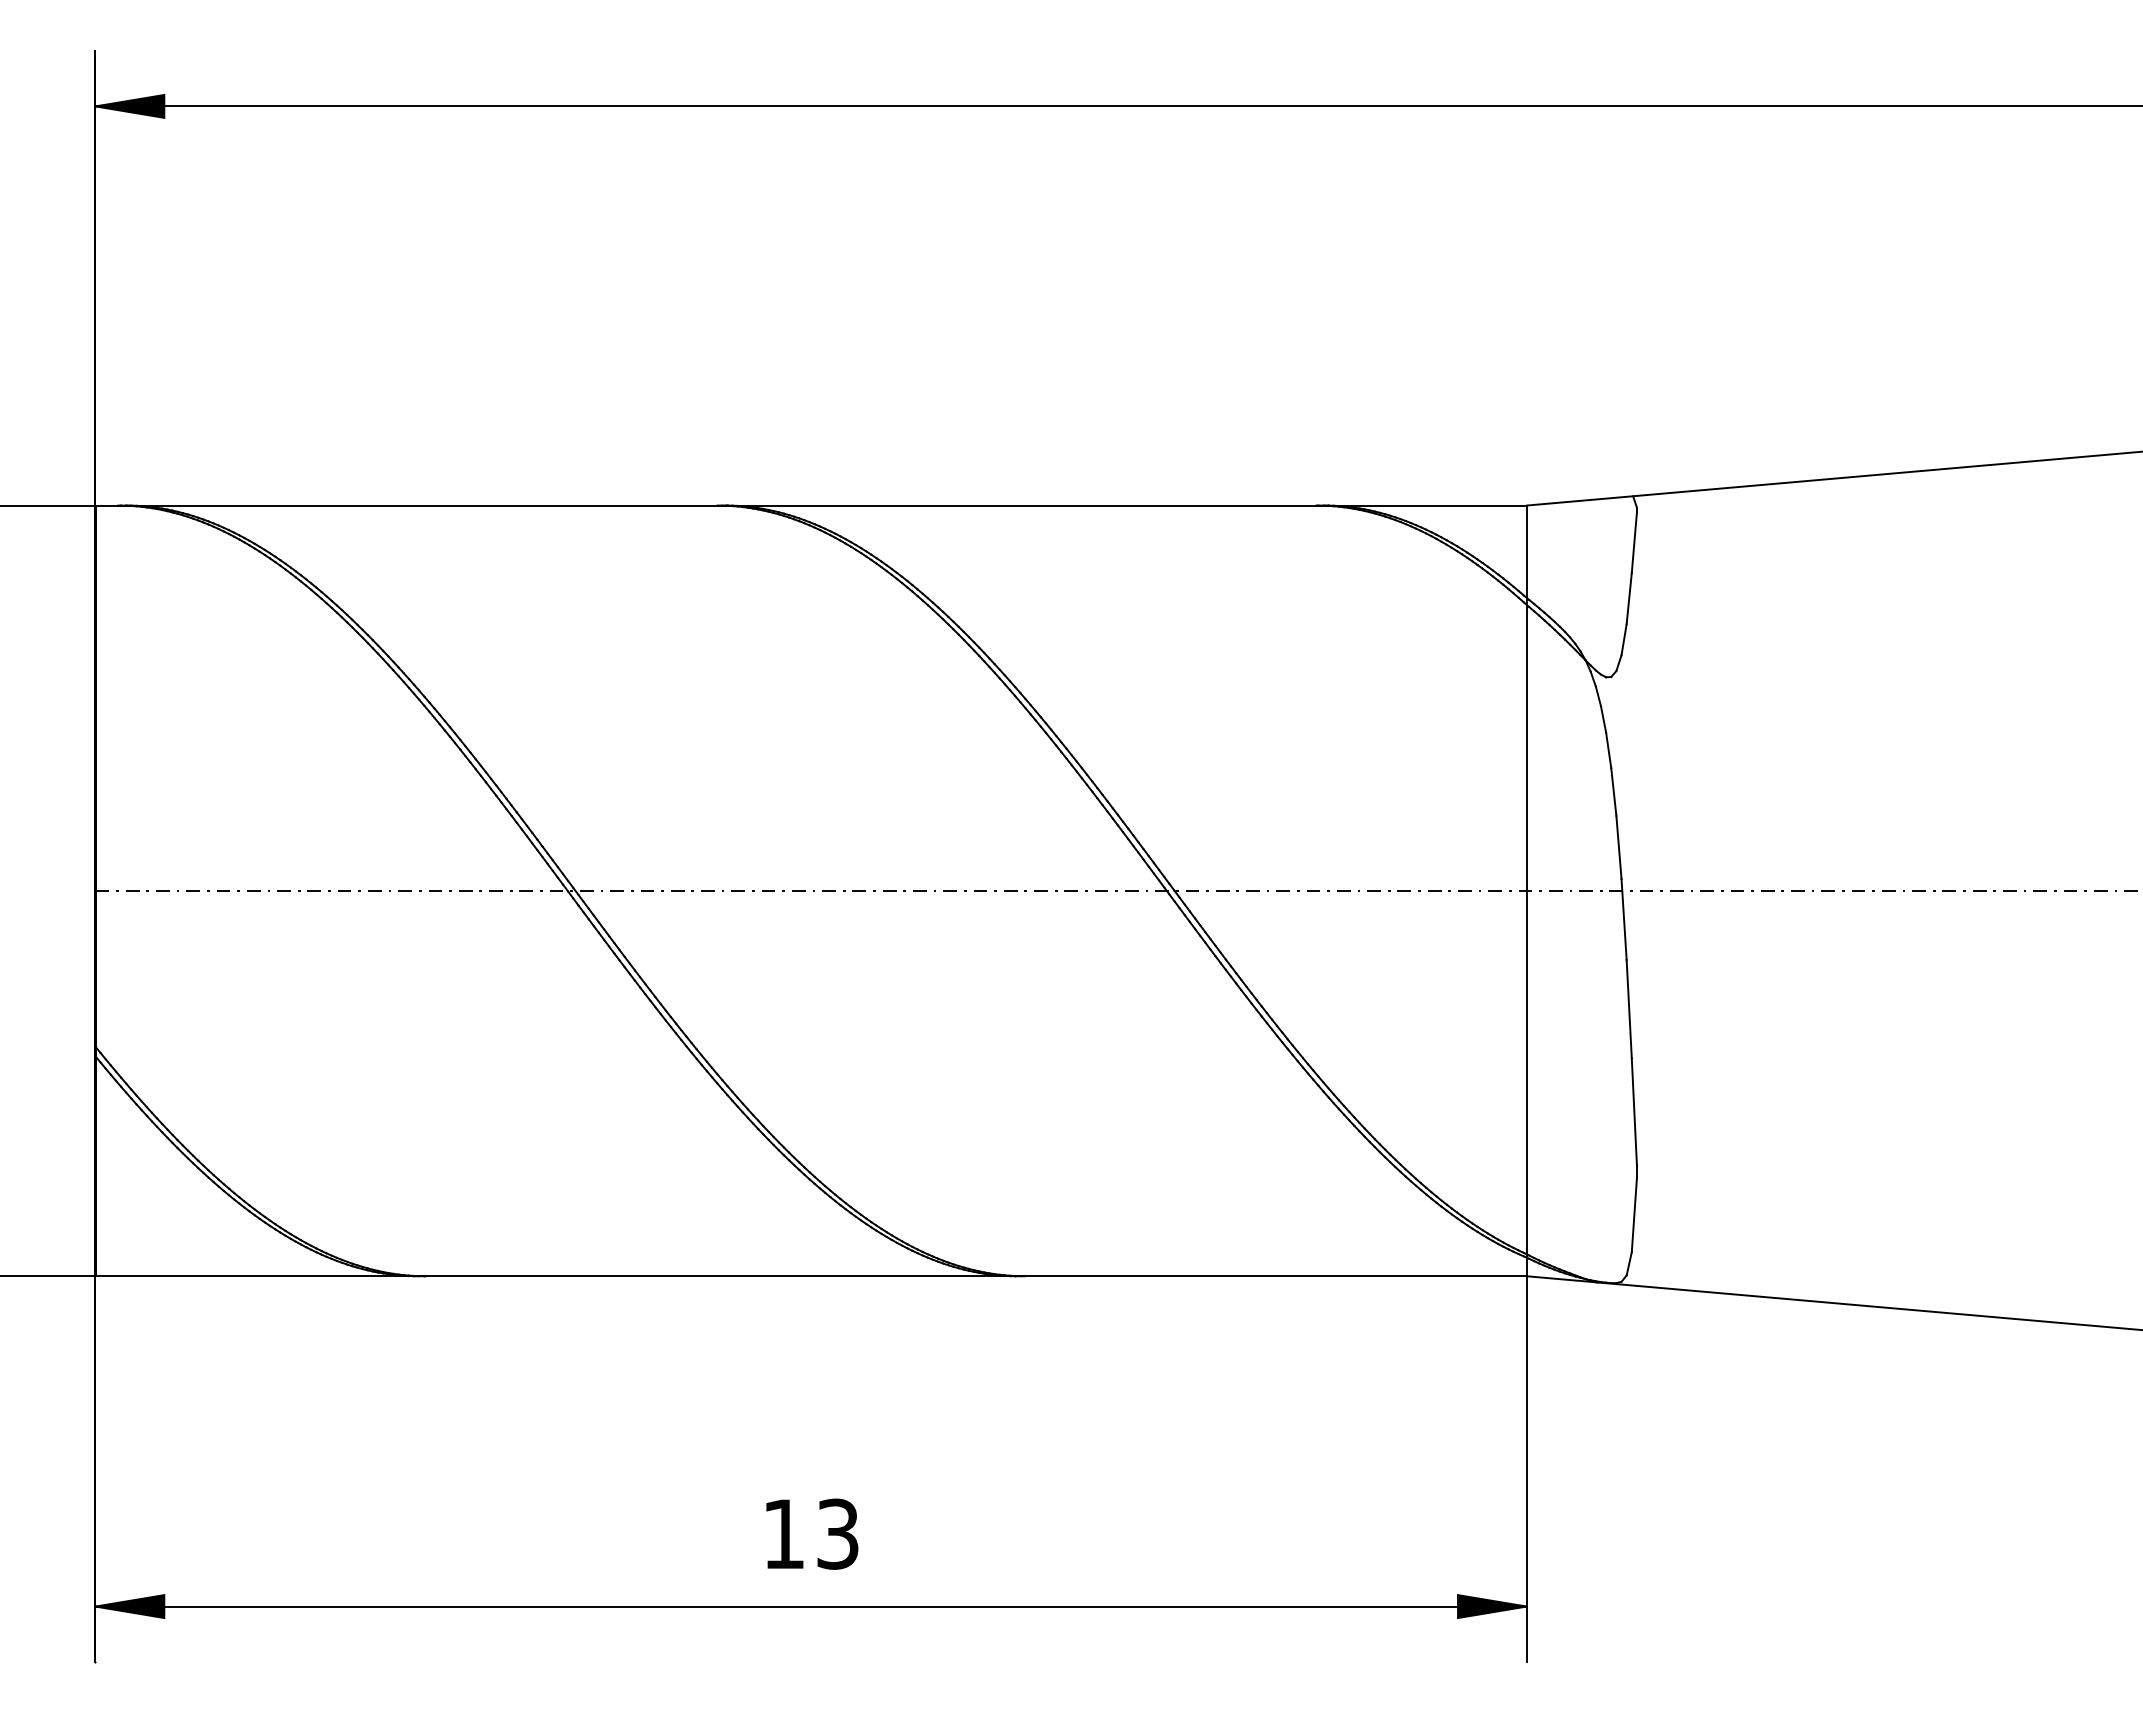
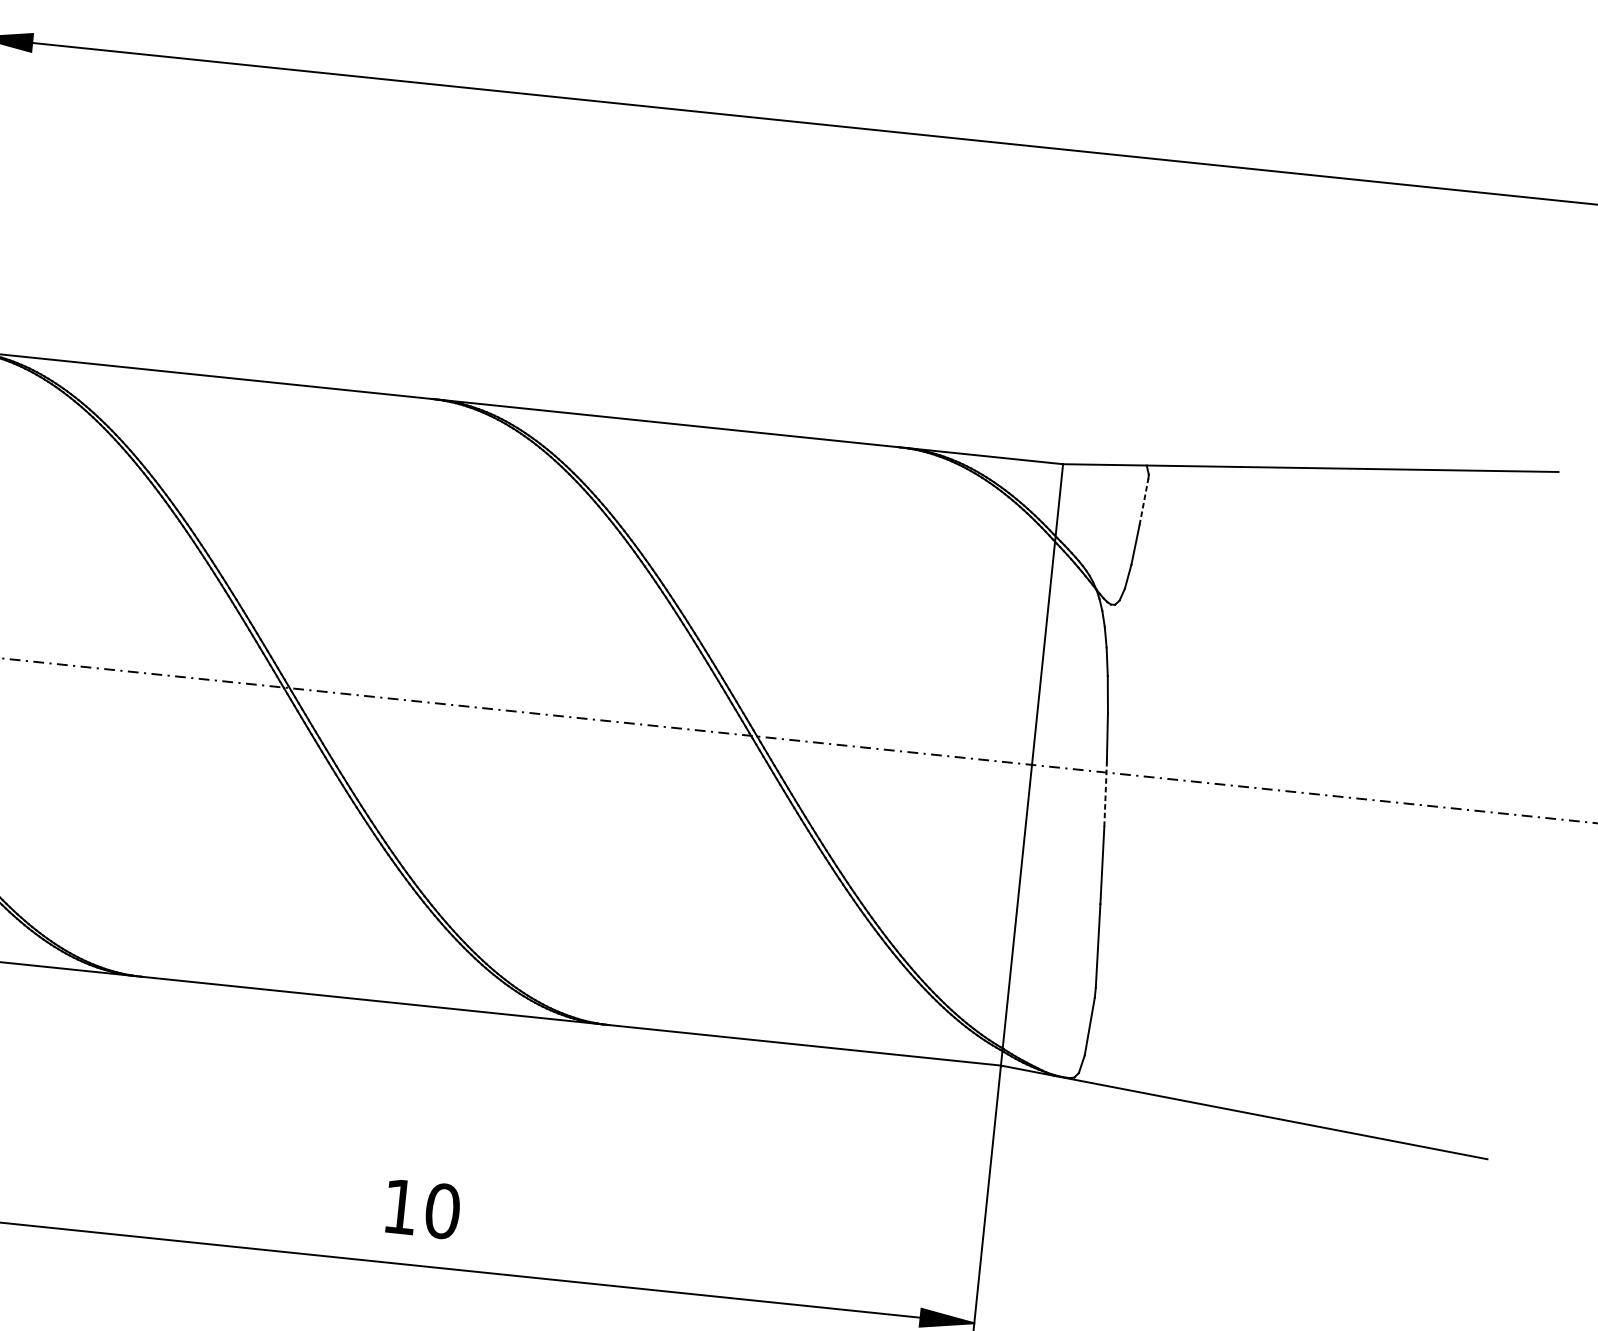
line: (1634, 542) -> (1144, 501), solid -> dashed
line: (1624, 919) -> (1105, 795), solid -> dashed
text: (837, 1533) -> (442, 1210), 13 -> 10

